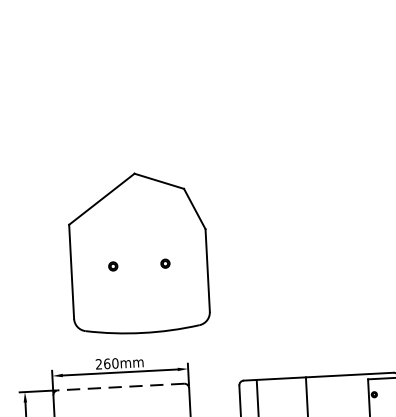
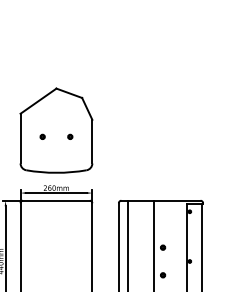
part: (138, 252) -> (56, 130), moved
line: (119, 386) -> (55, 200), dashed -> solid

